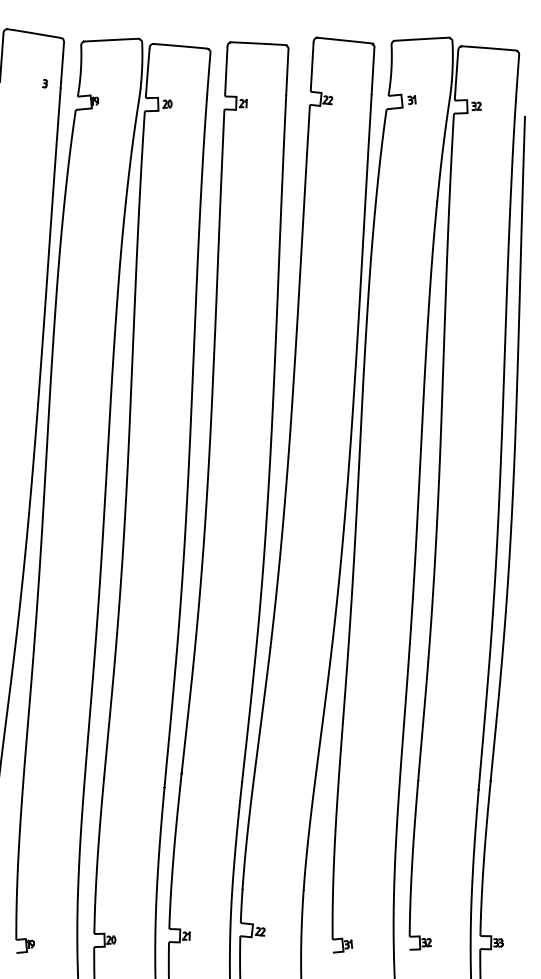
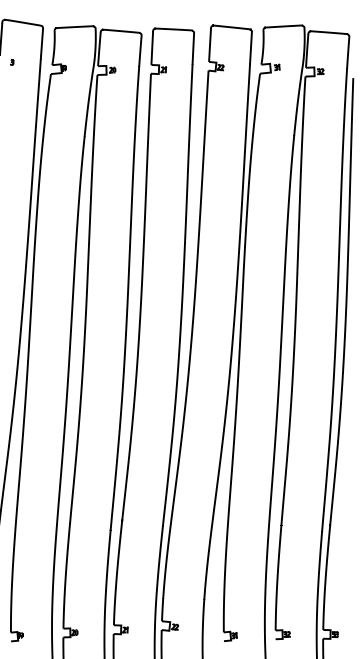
part: (45, 82) -> (12, 61), moved

